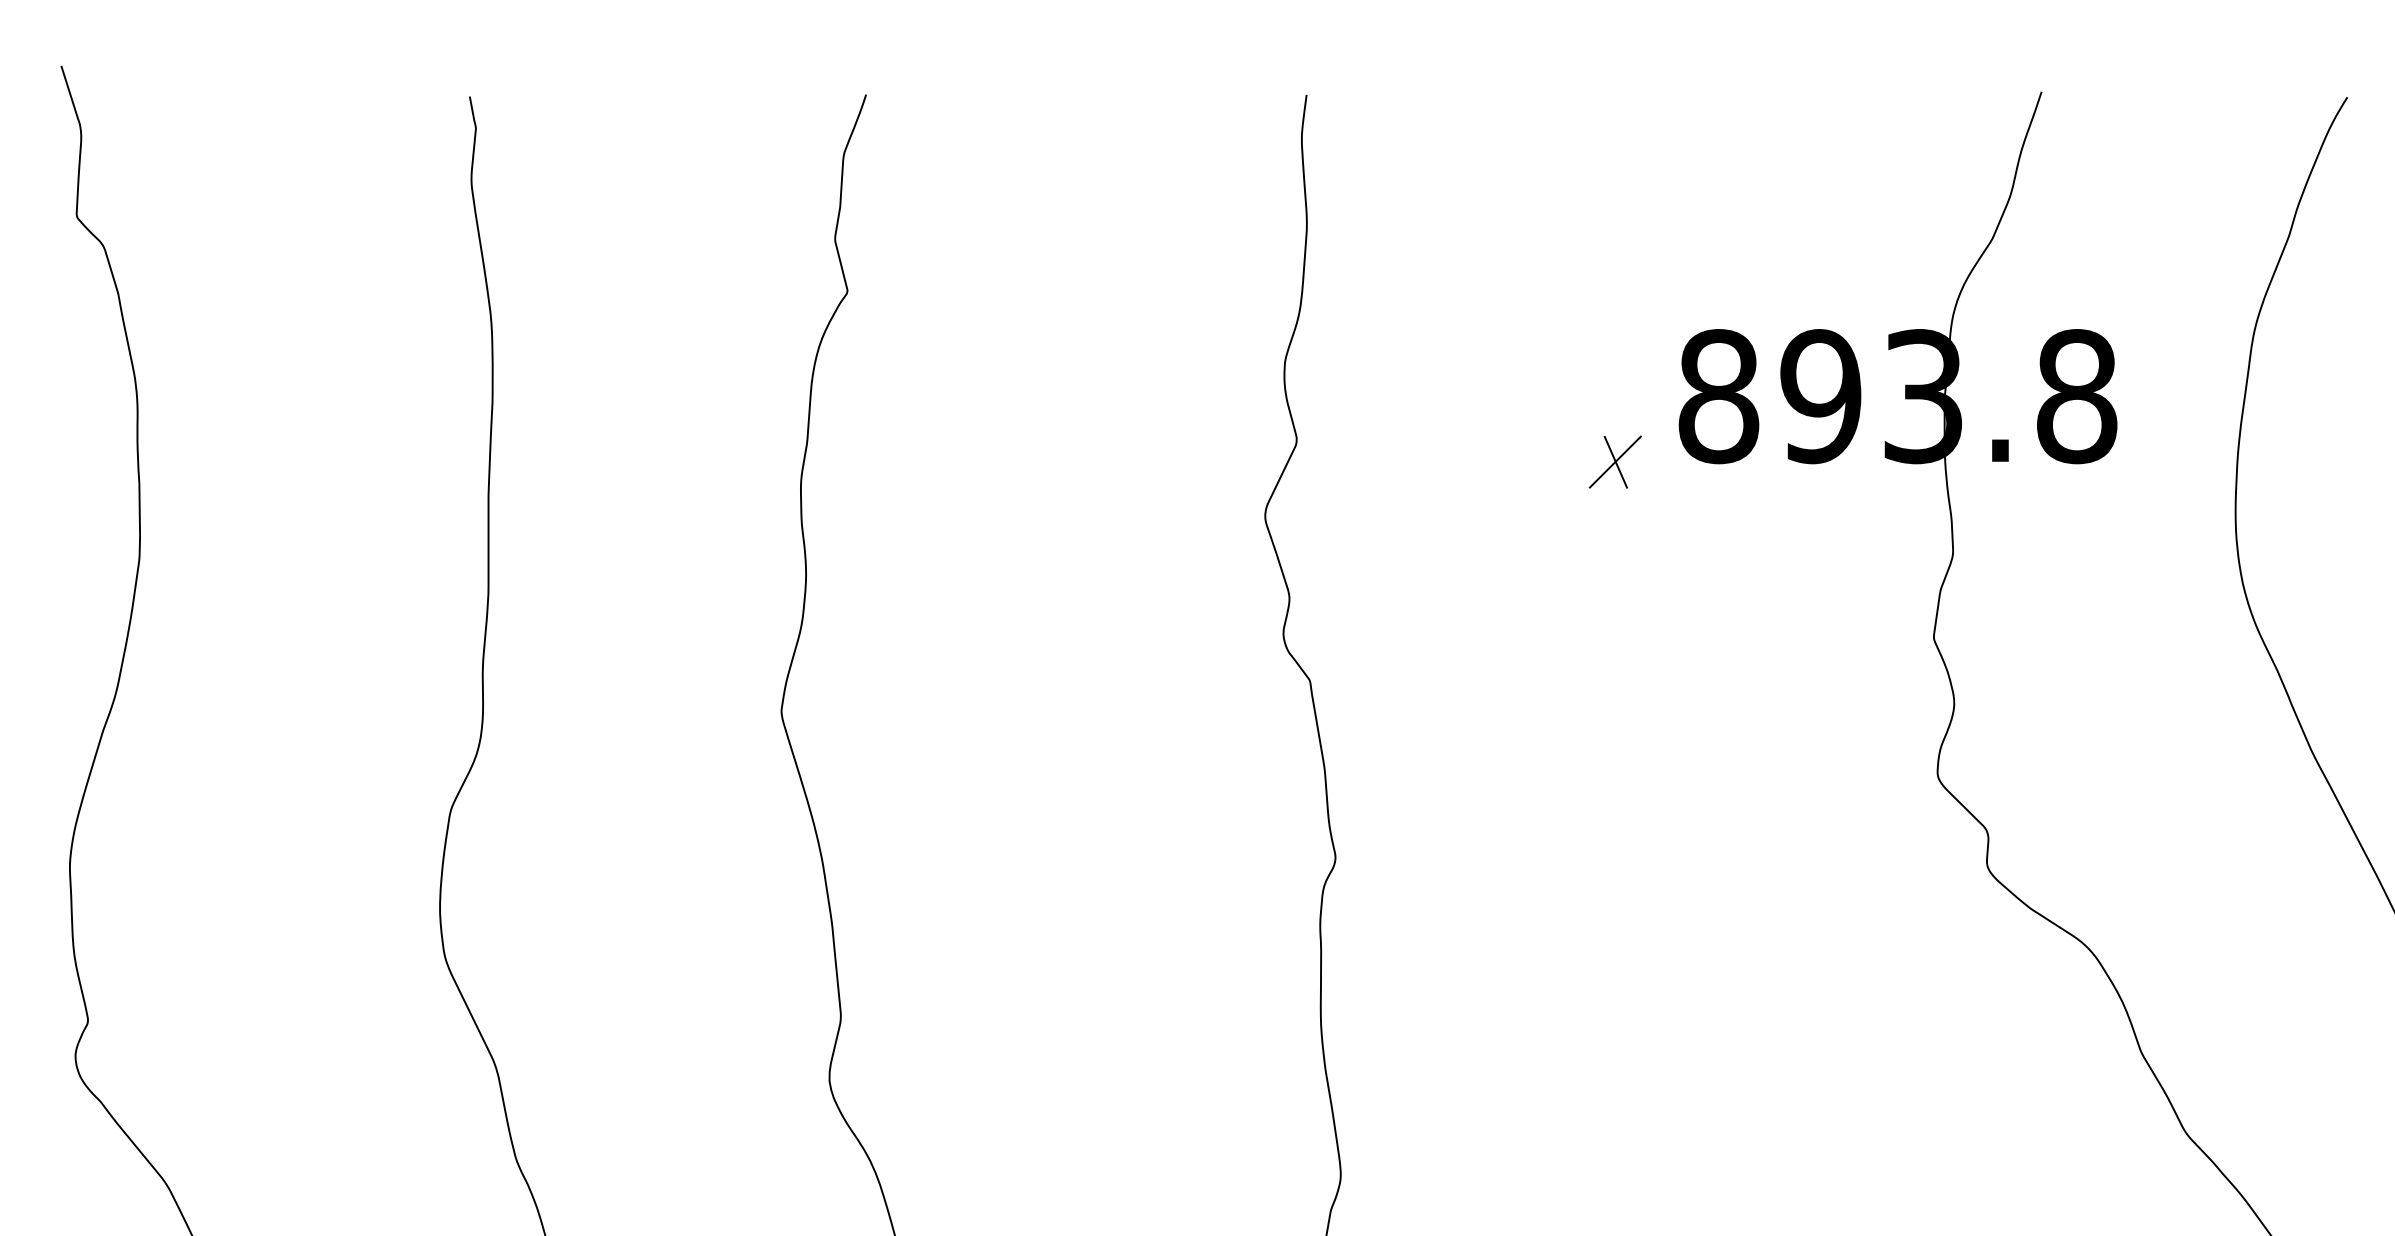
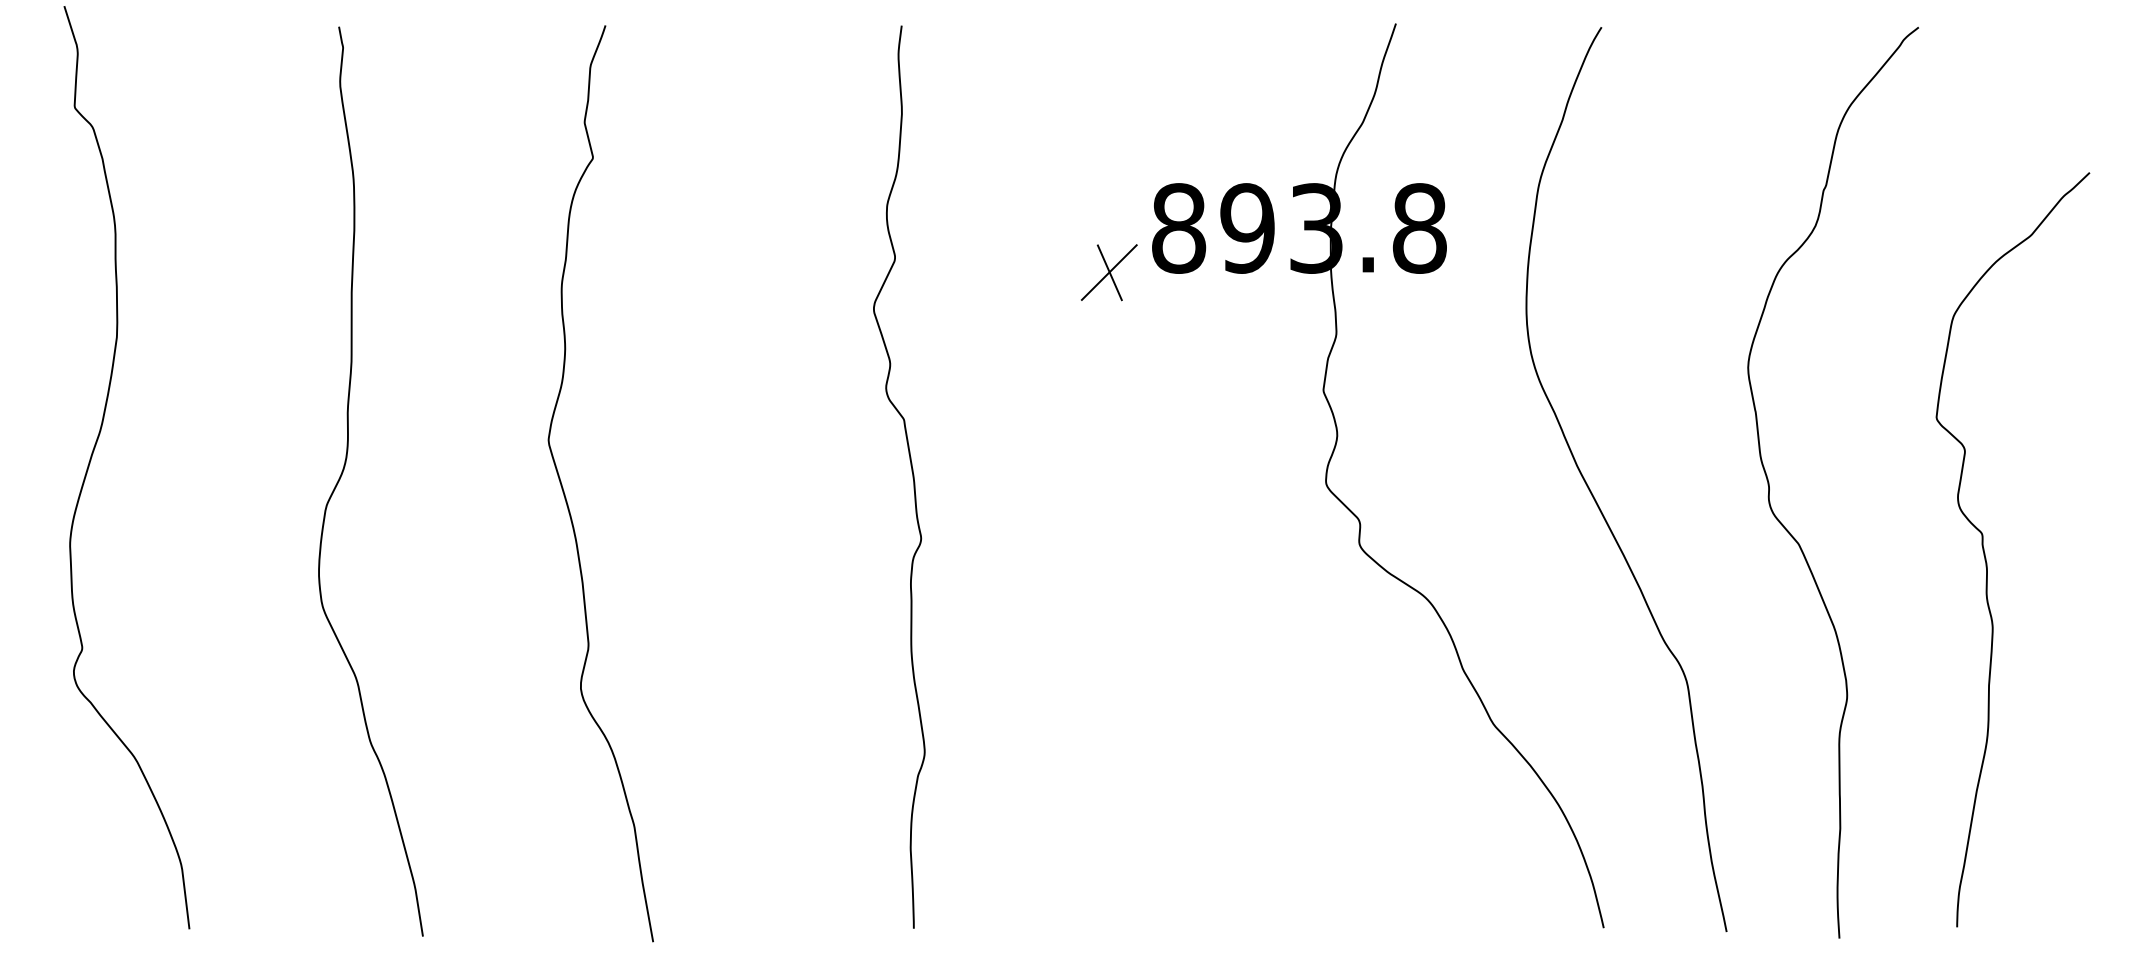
part: (1615, 462) -> (1109, 272), size x1.6

